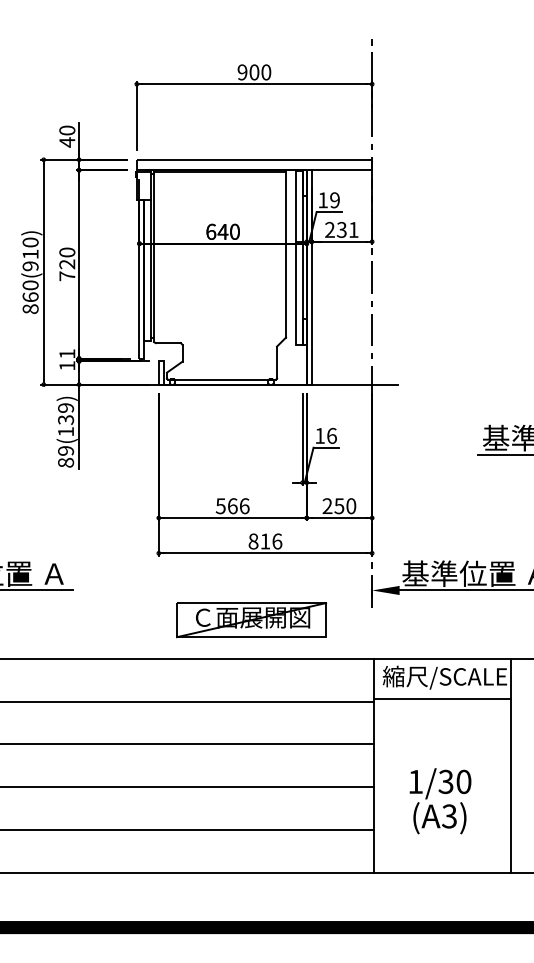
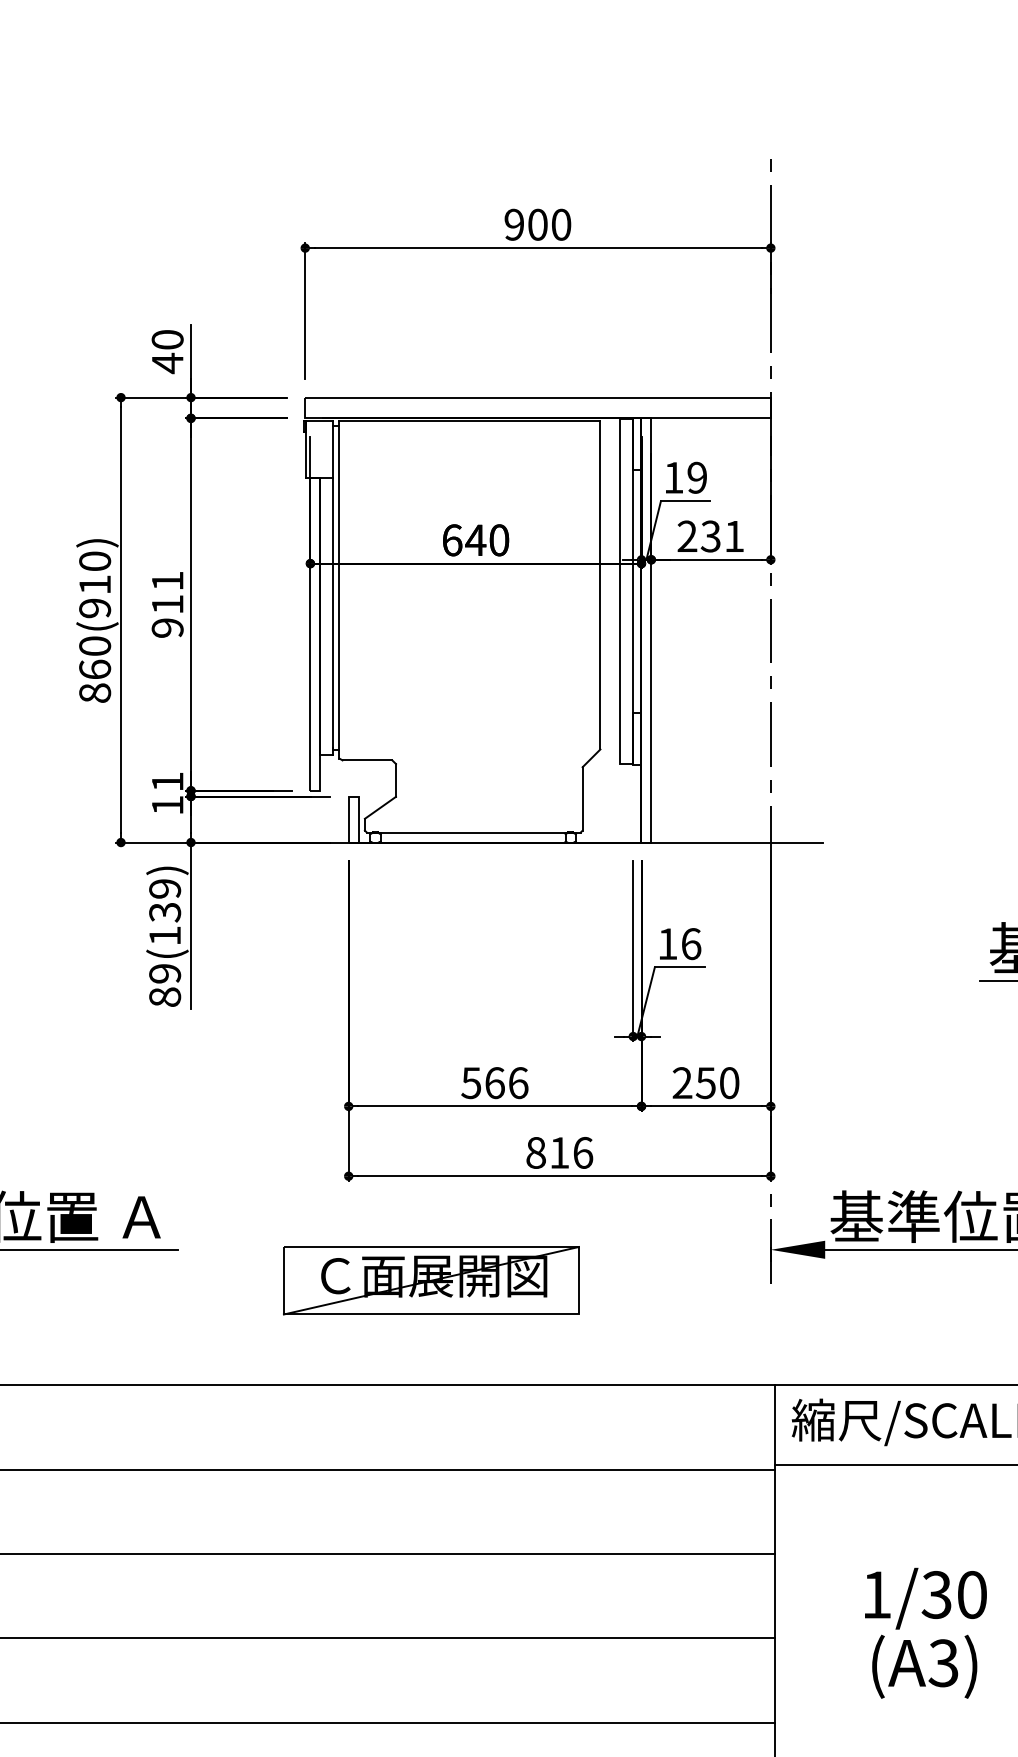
text: (67, 264) -> (168, 604), 720 -> 911
part: (251, 620) -> (431, 1281), moved
text: (440, 801) -> (925, 1633), moved

